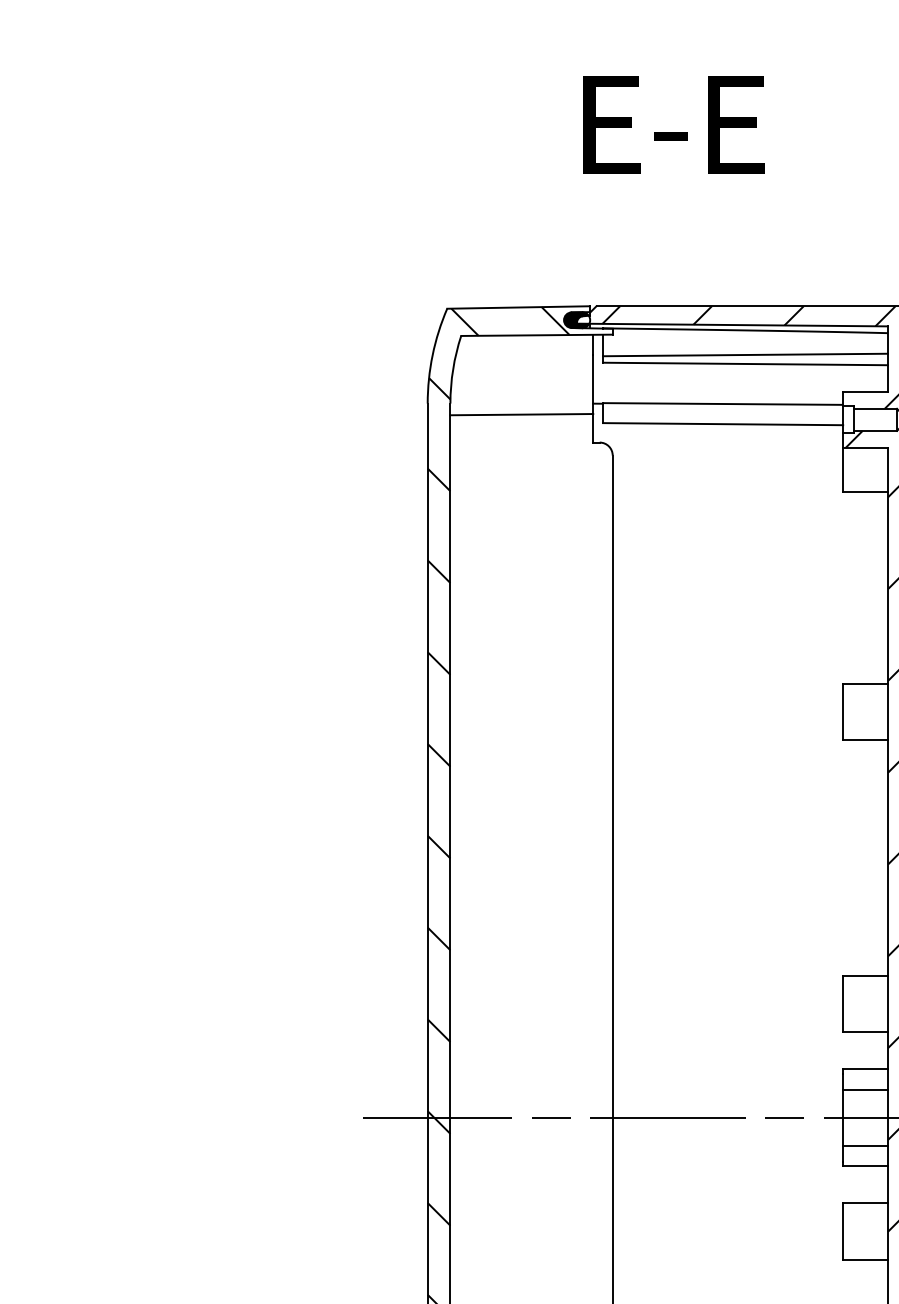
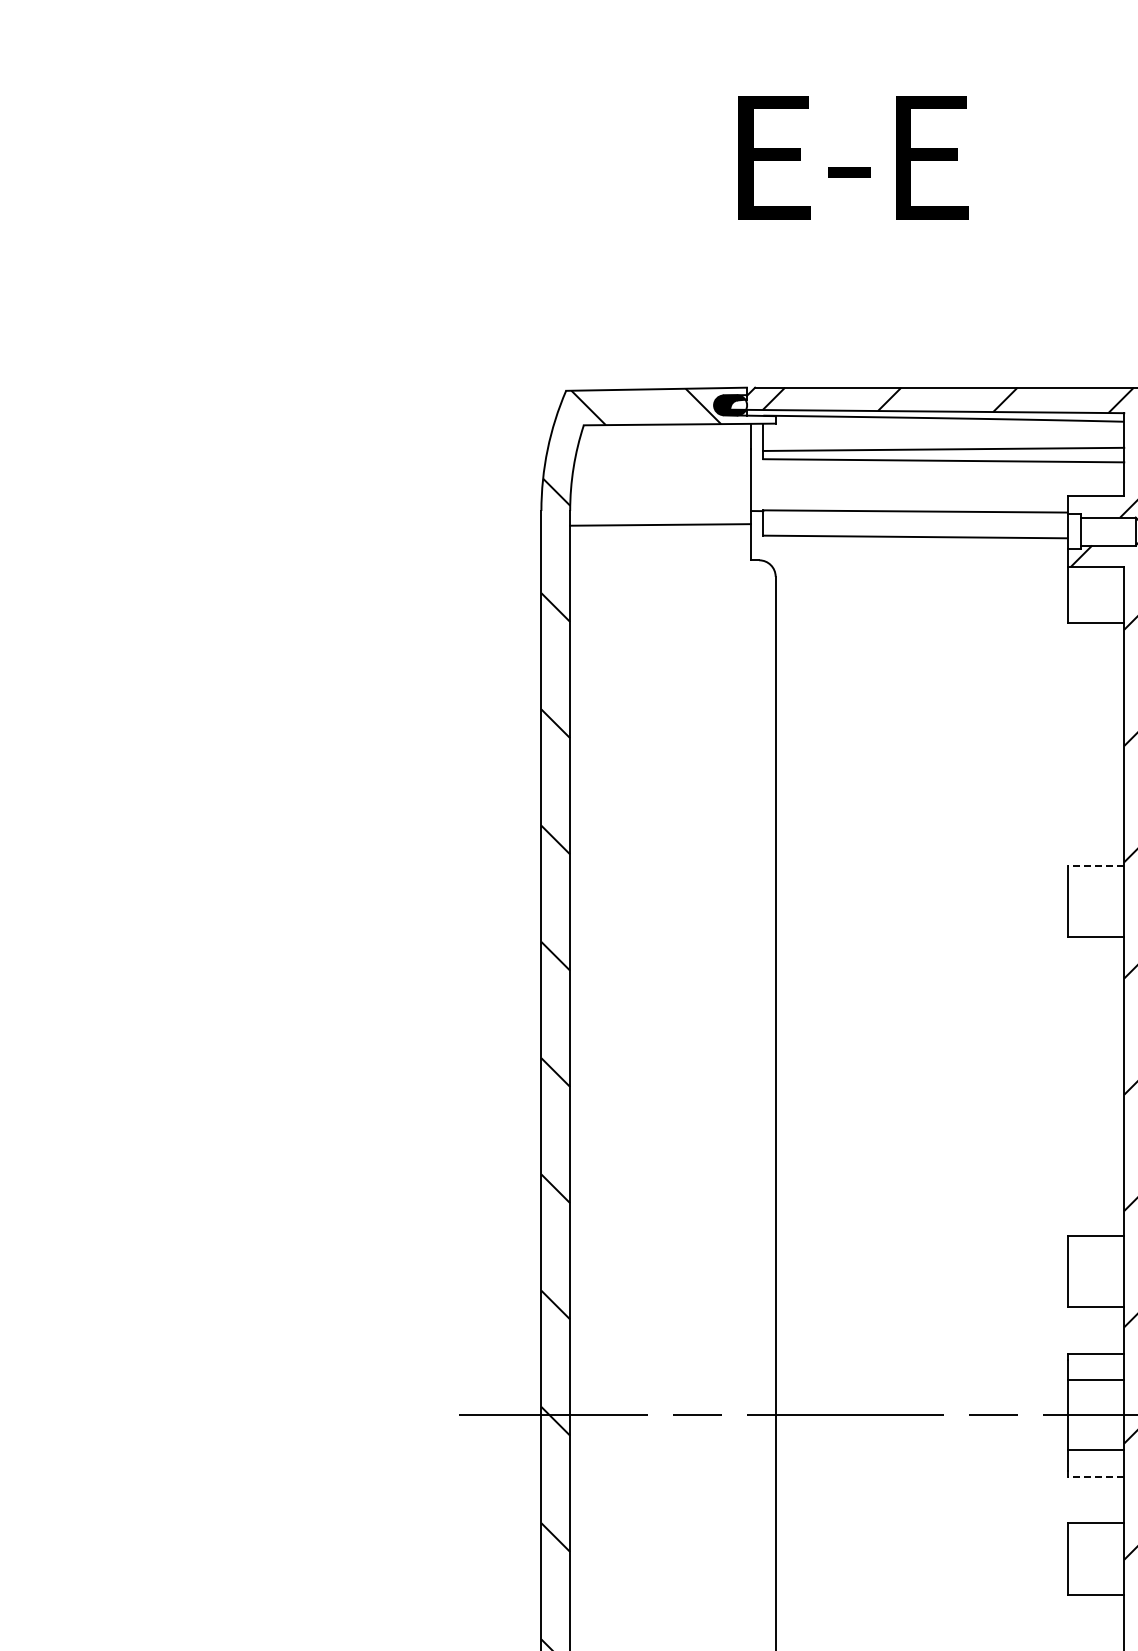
line: (865, 683) -> (1095, 865), solid -> dashed
line: (865, 1166) -> (1095, 1476), solid -> dashed

